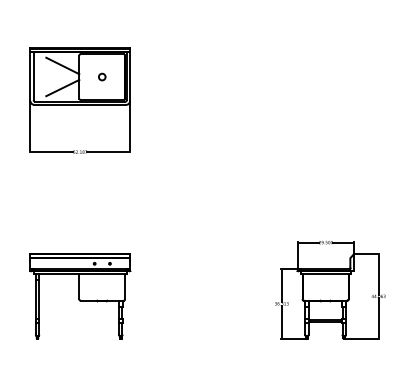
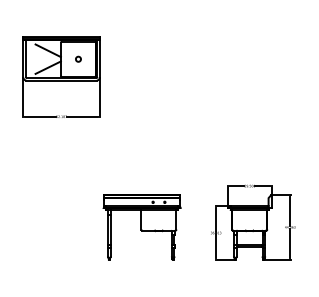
part: (80, 296) -> (142, 227), moved

